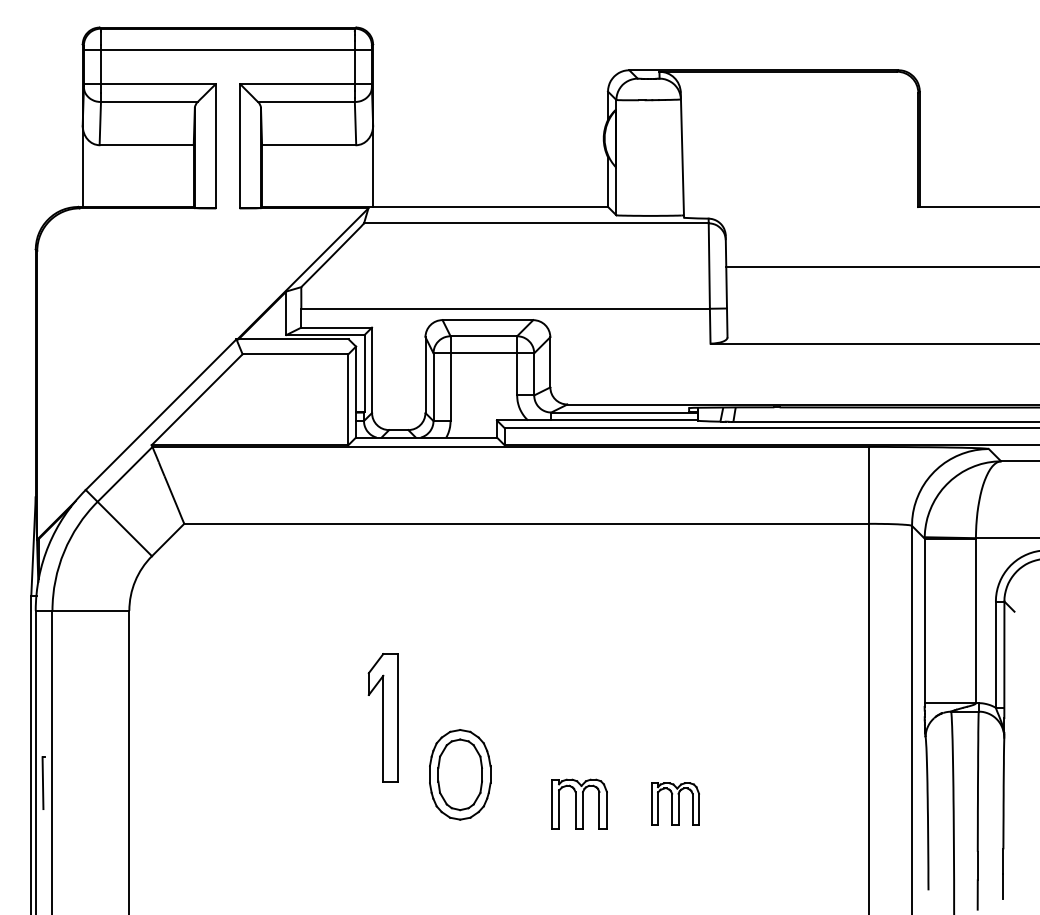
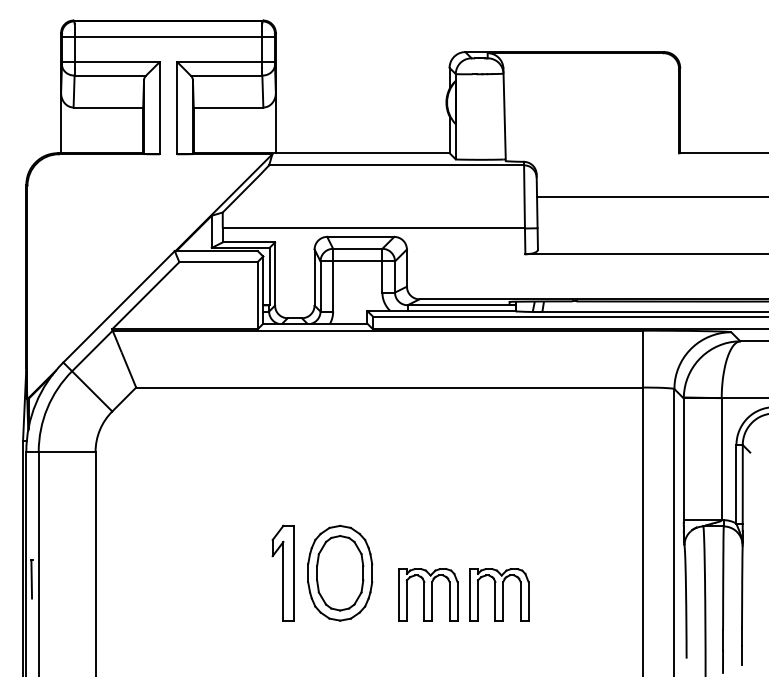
part: (382, 717) -> (282, 572), moved
part: (460, 773) -> (340, 572), size x1.43
part: (579, 803) -> (428, 594), size x1.43
part: (675, 803) -> (499, 594), size x1.67

